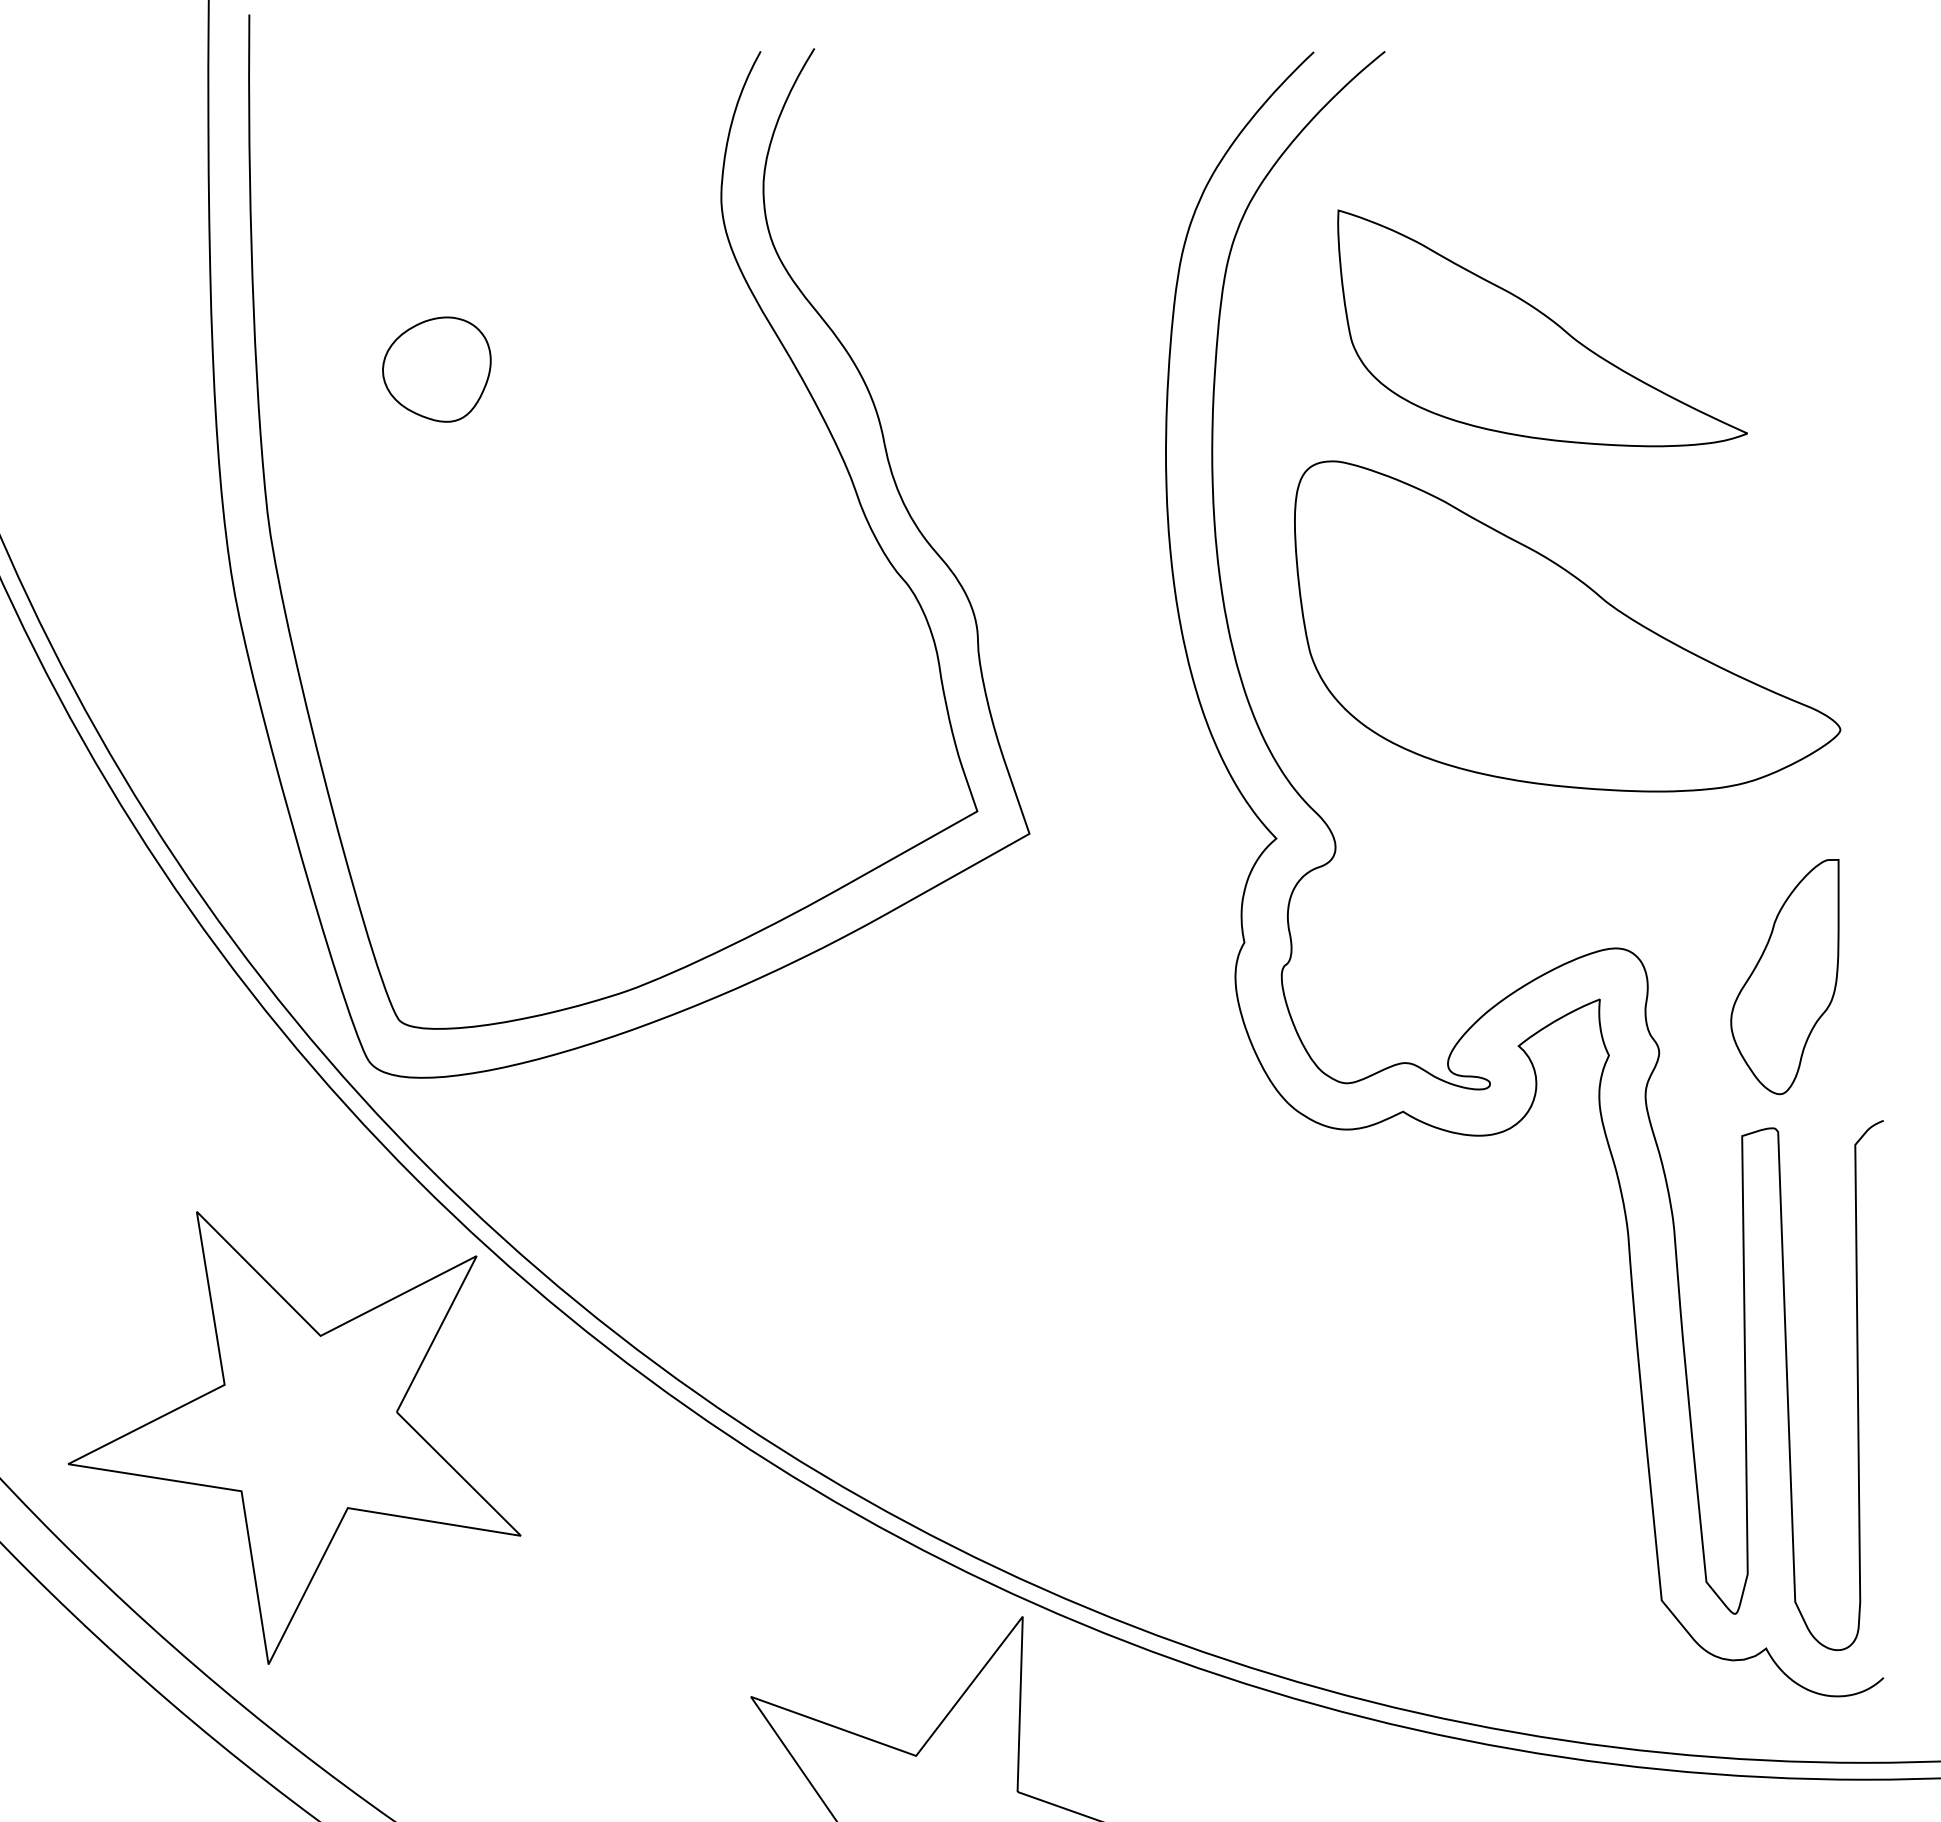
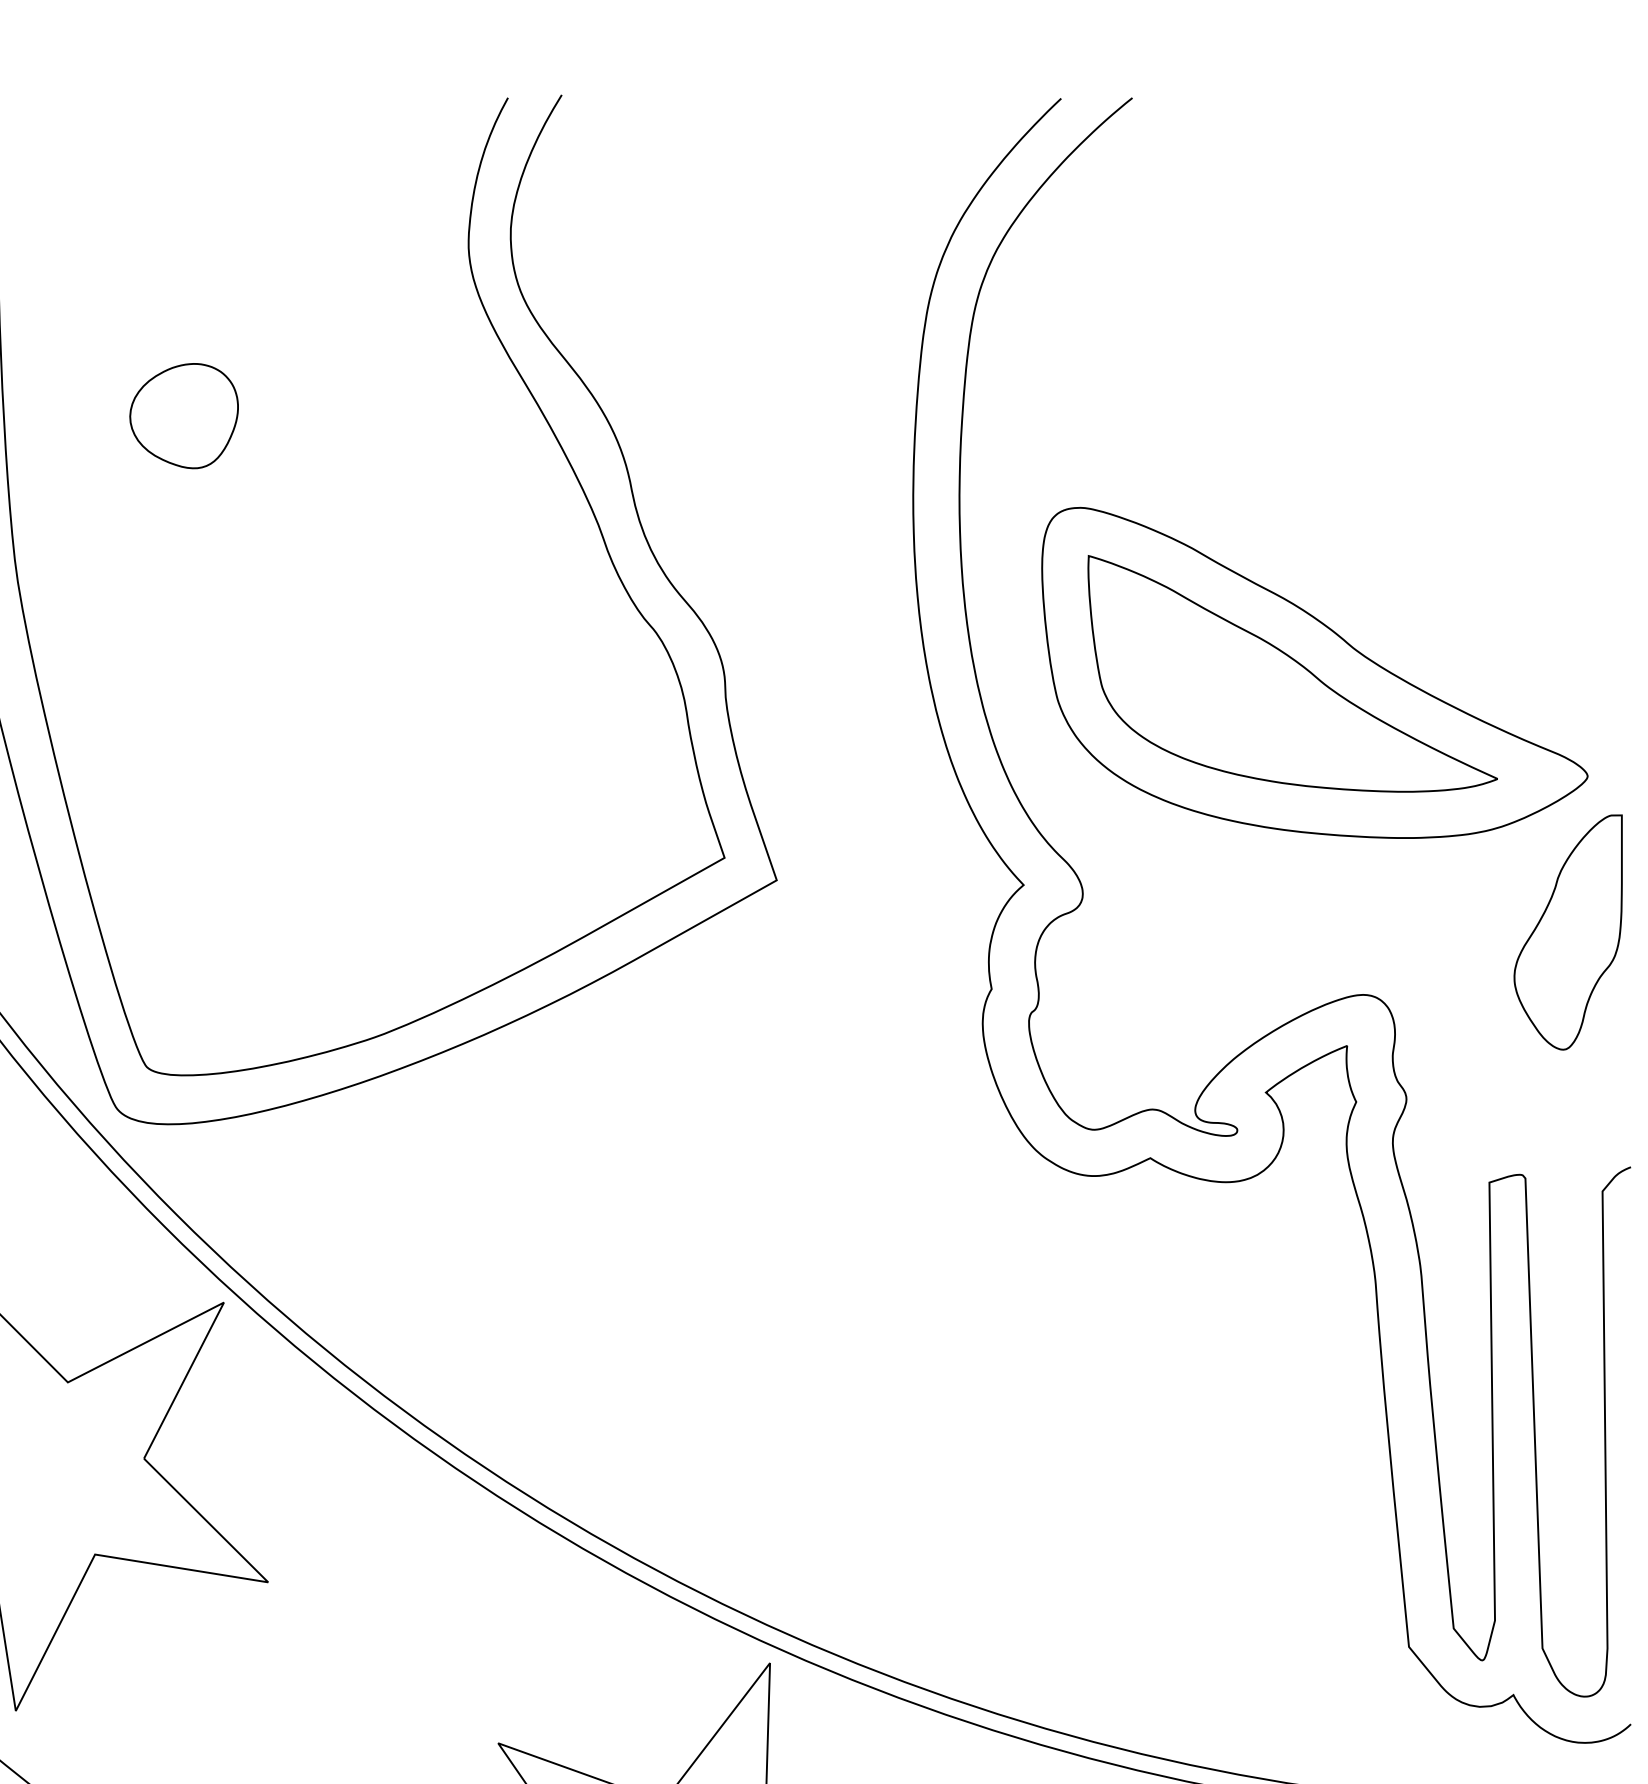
part: (1542, 328) -> (1292, 673), moved
part: (1784, 977) -> (1567, 932), moved

